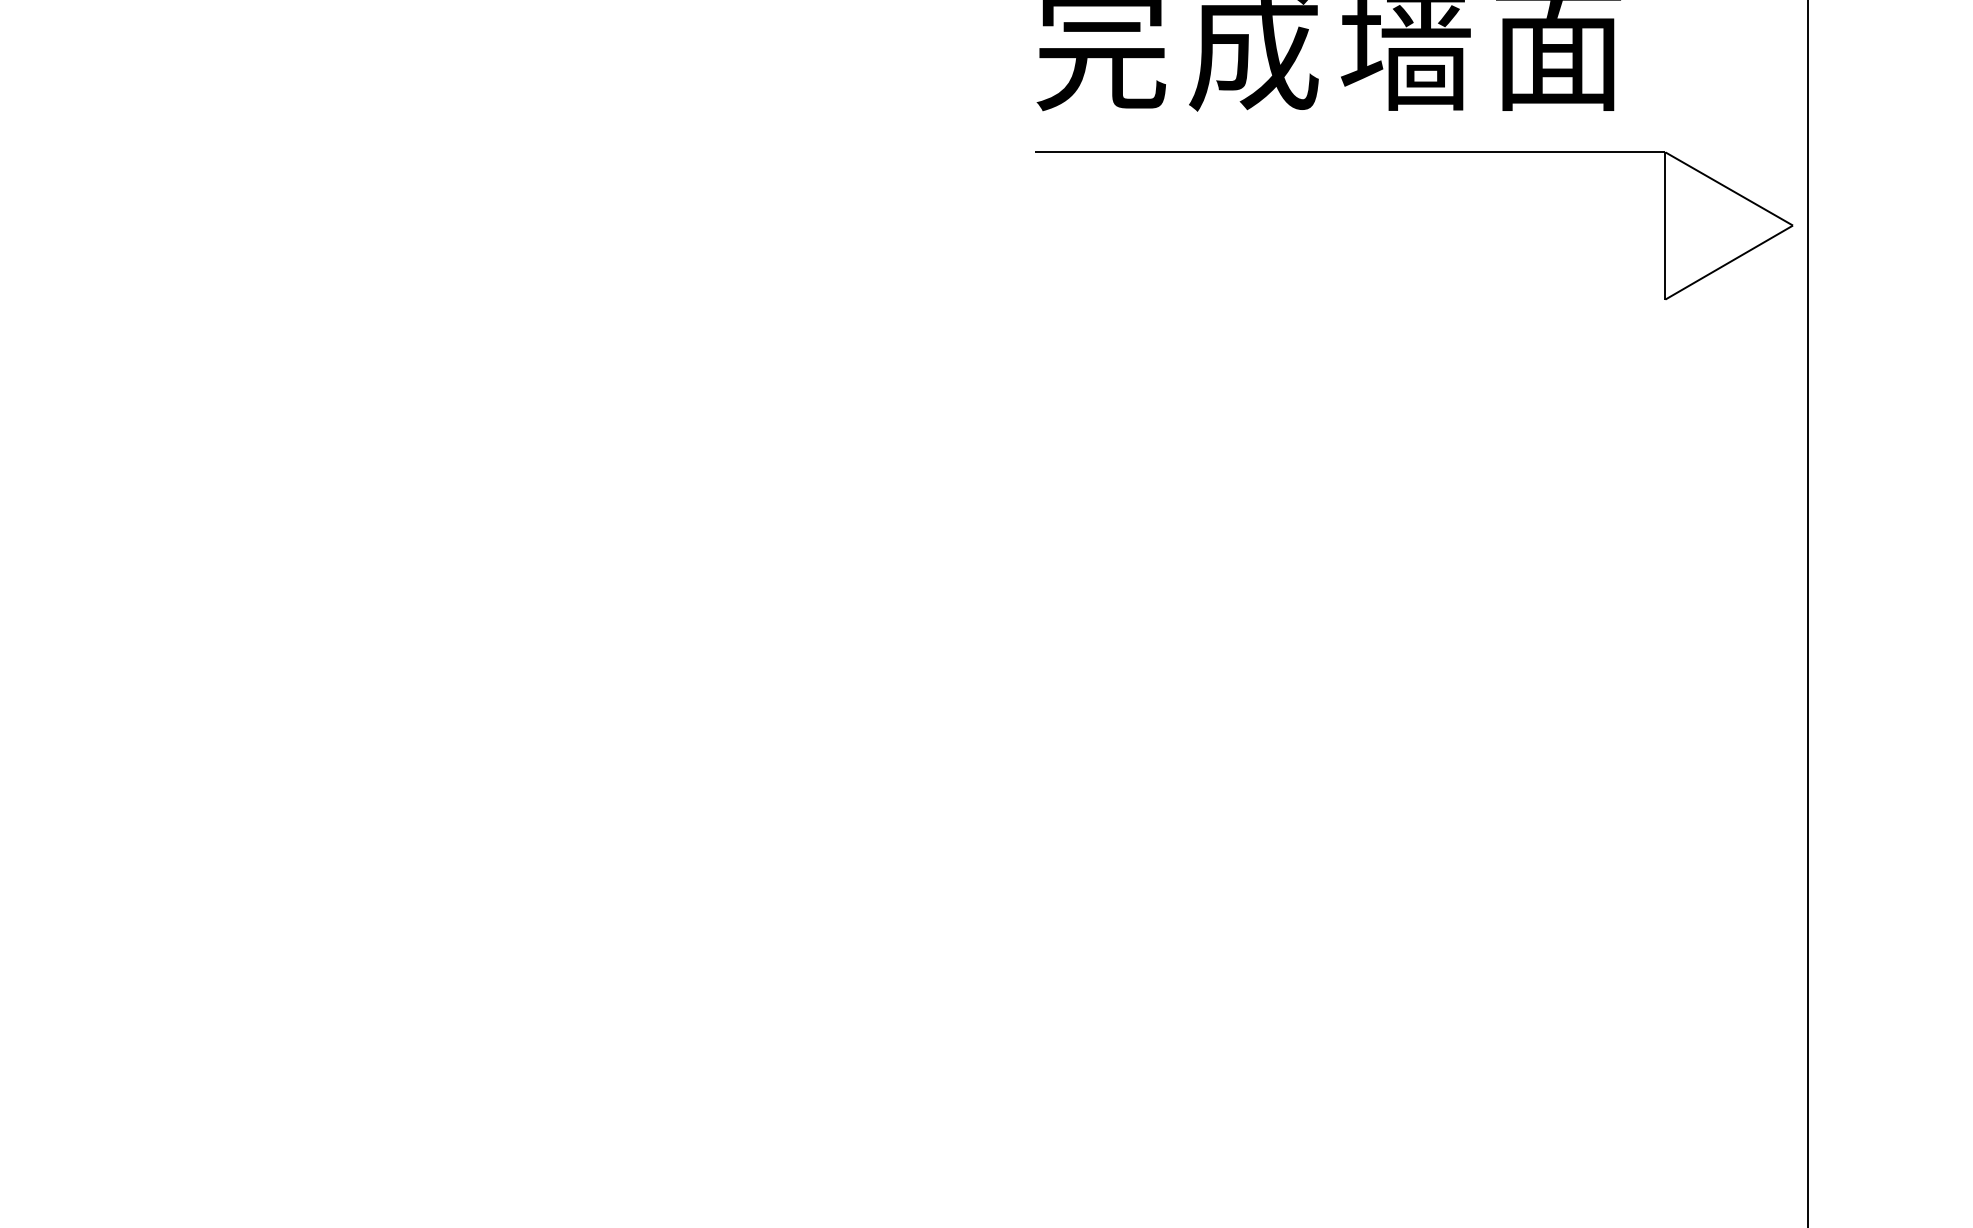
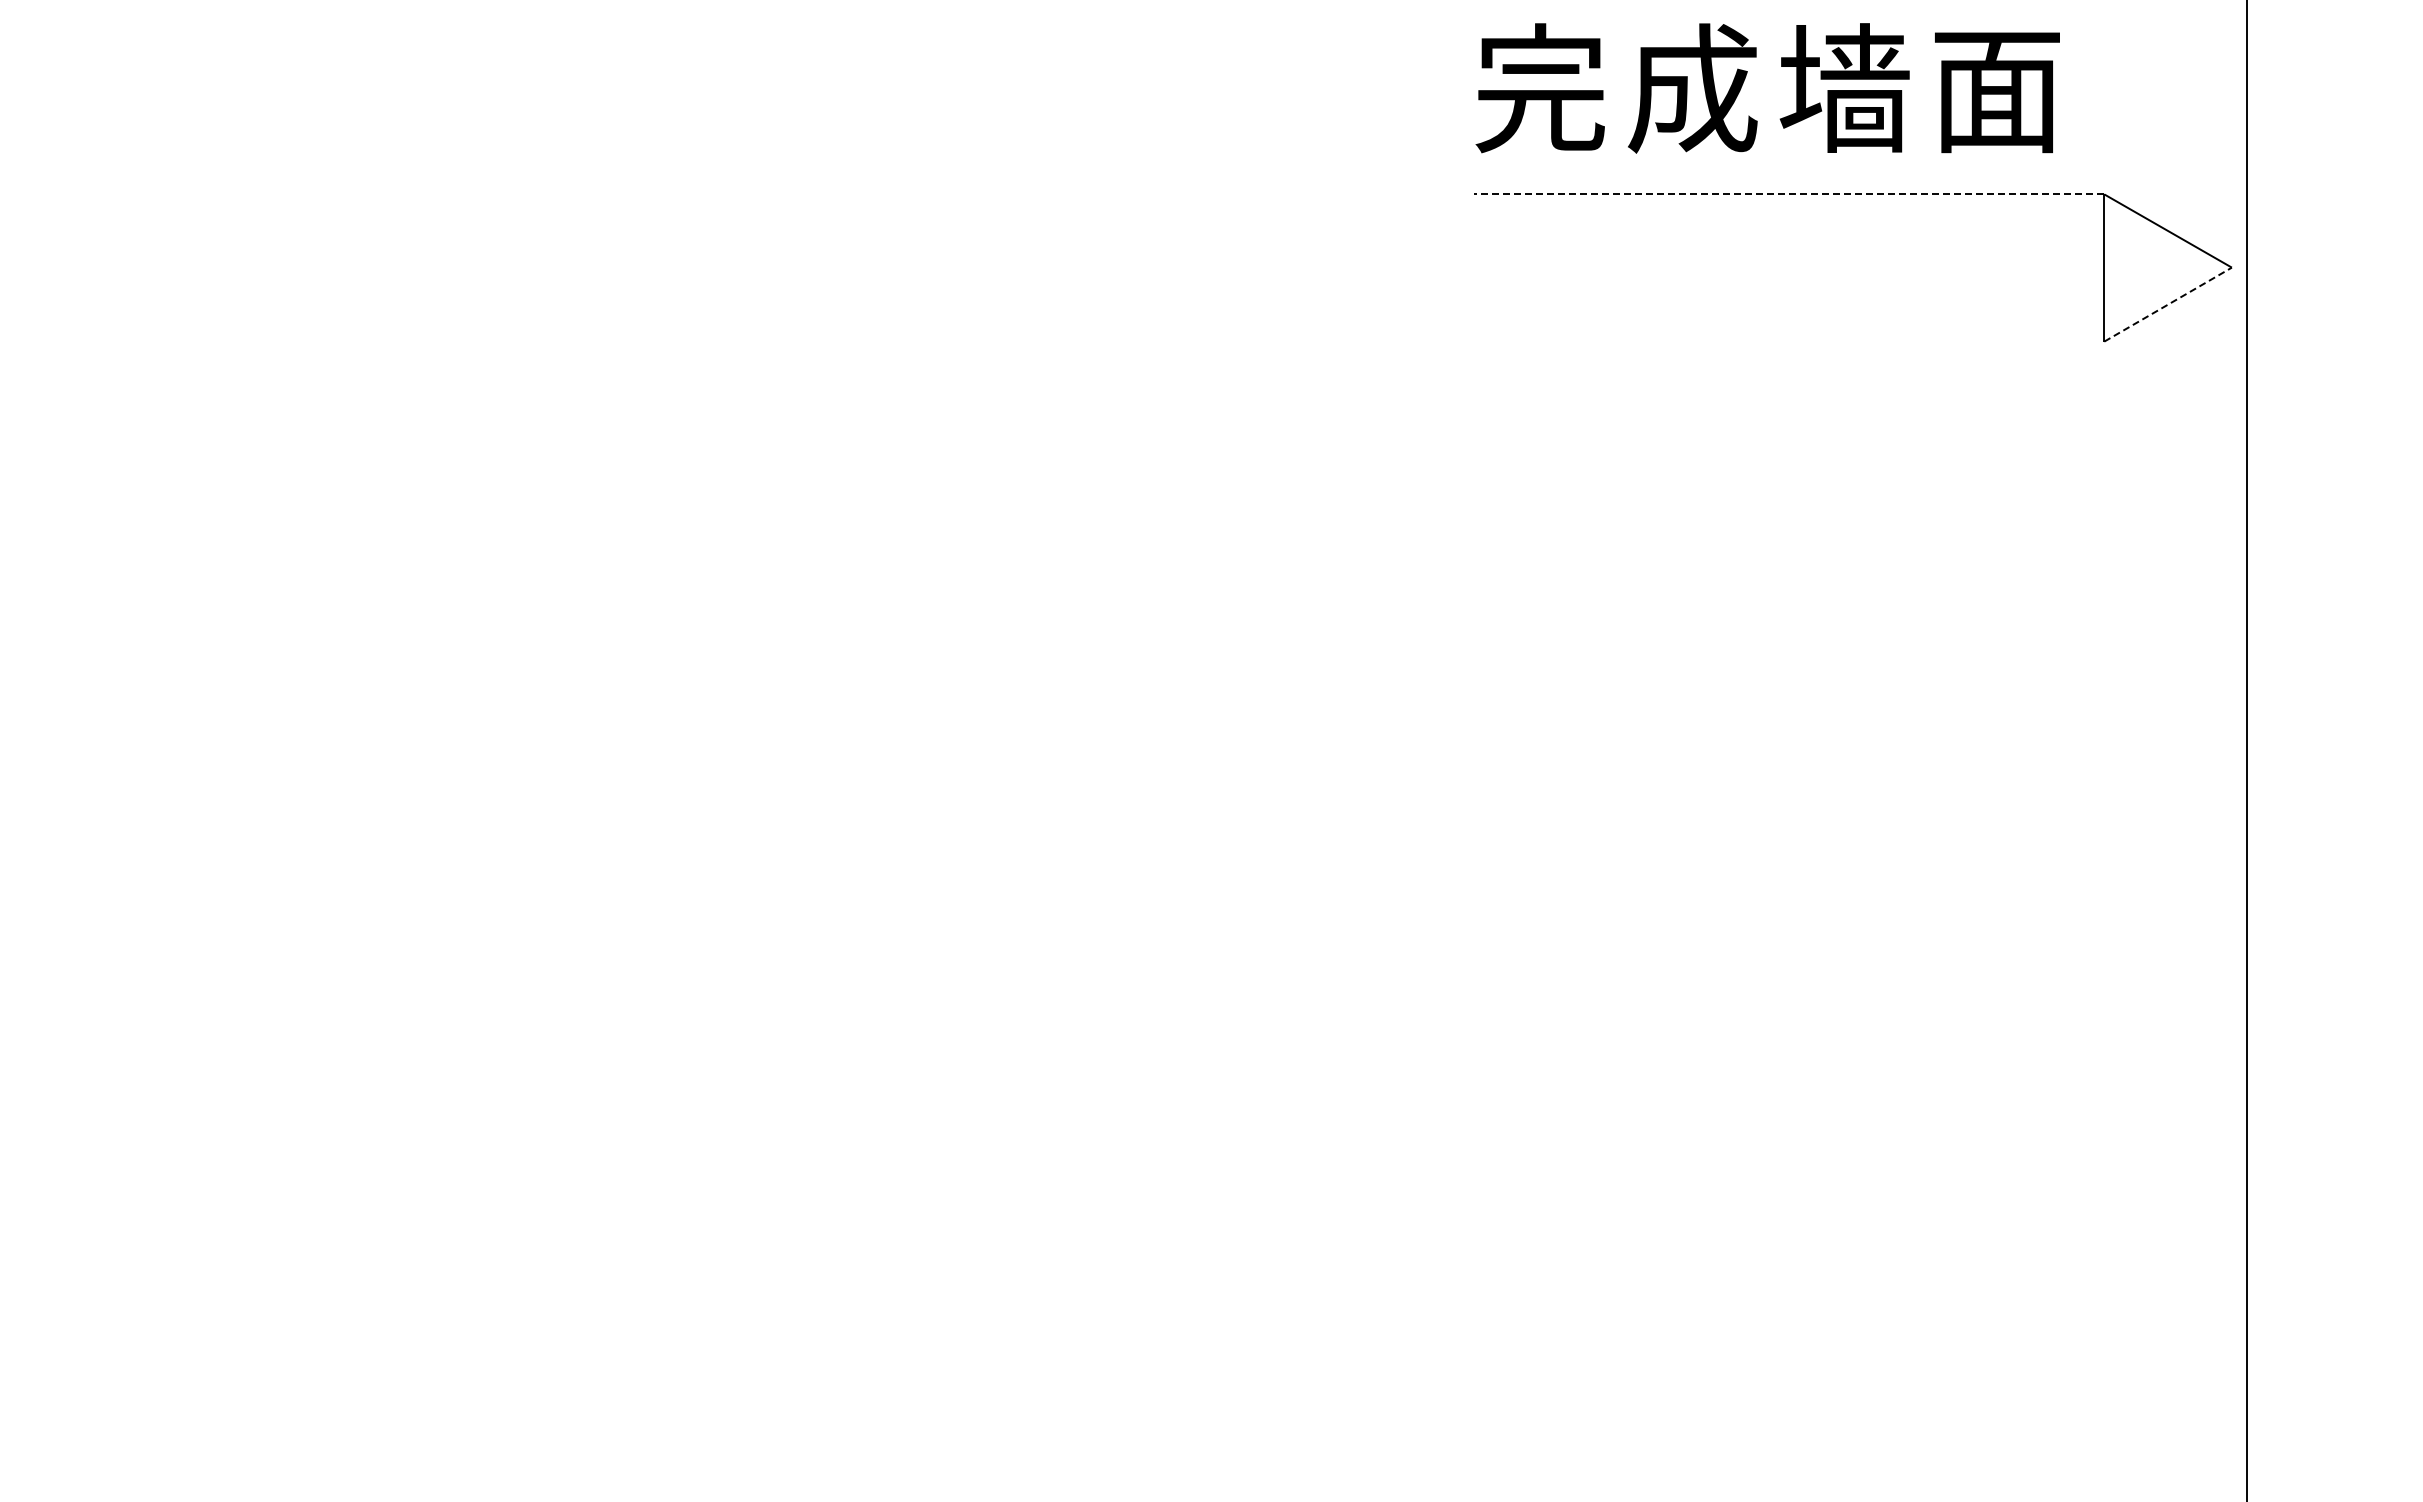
line: (1349, 152) -> (1788, 194), solid -> dashed
line: (1729, 262) -> (2168, 304), solid -> dashed

